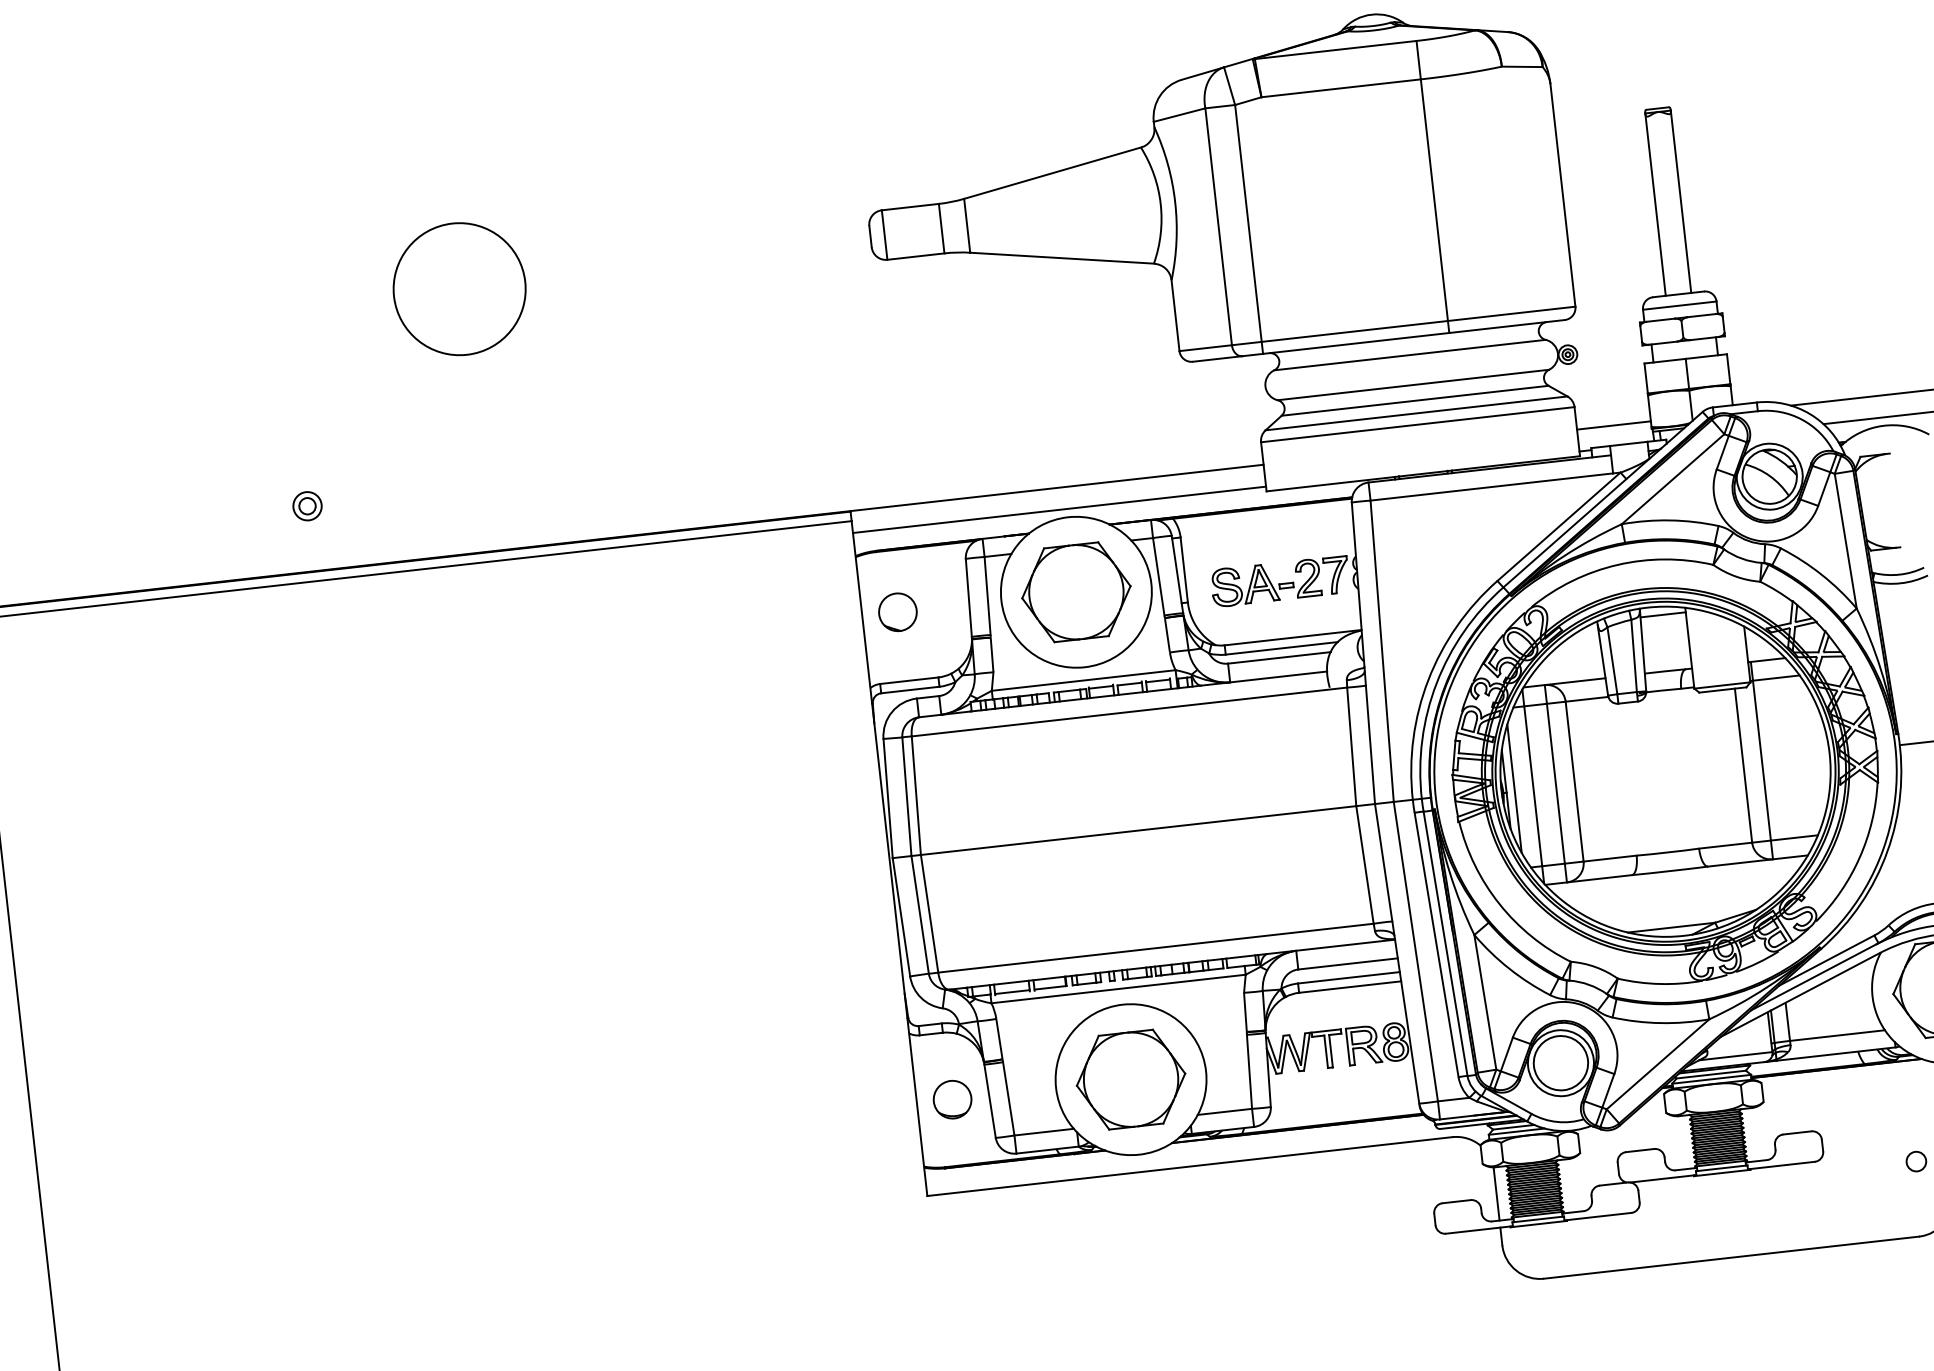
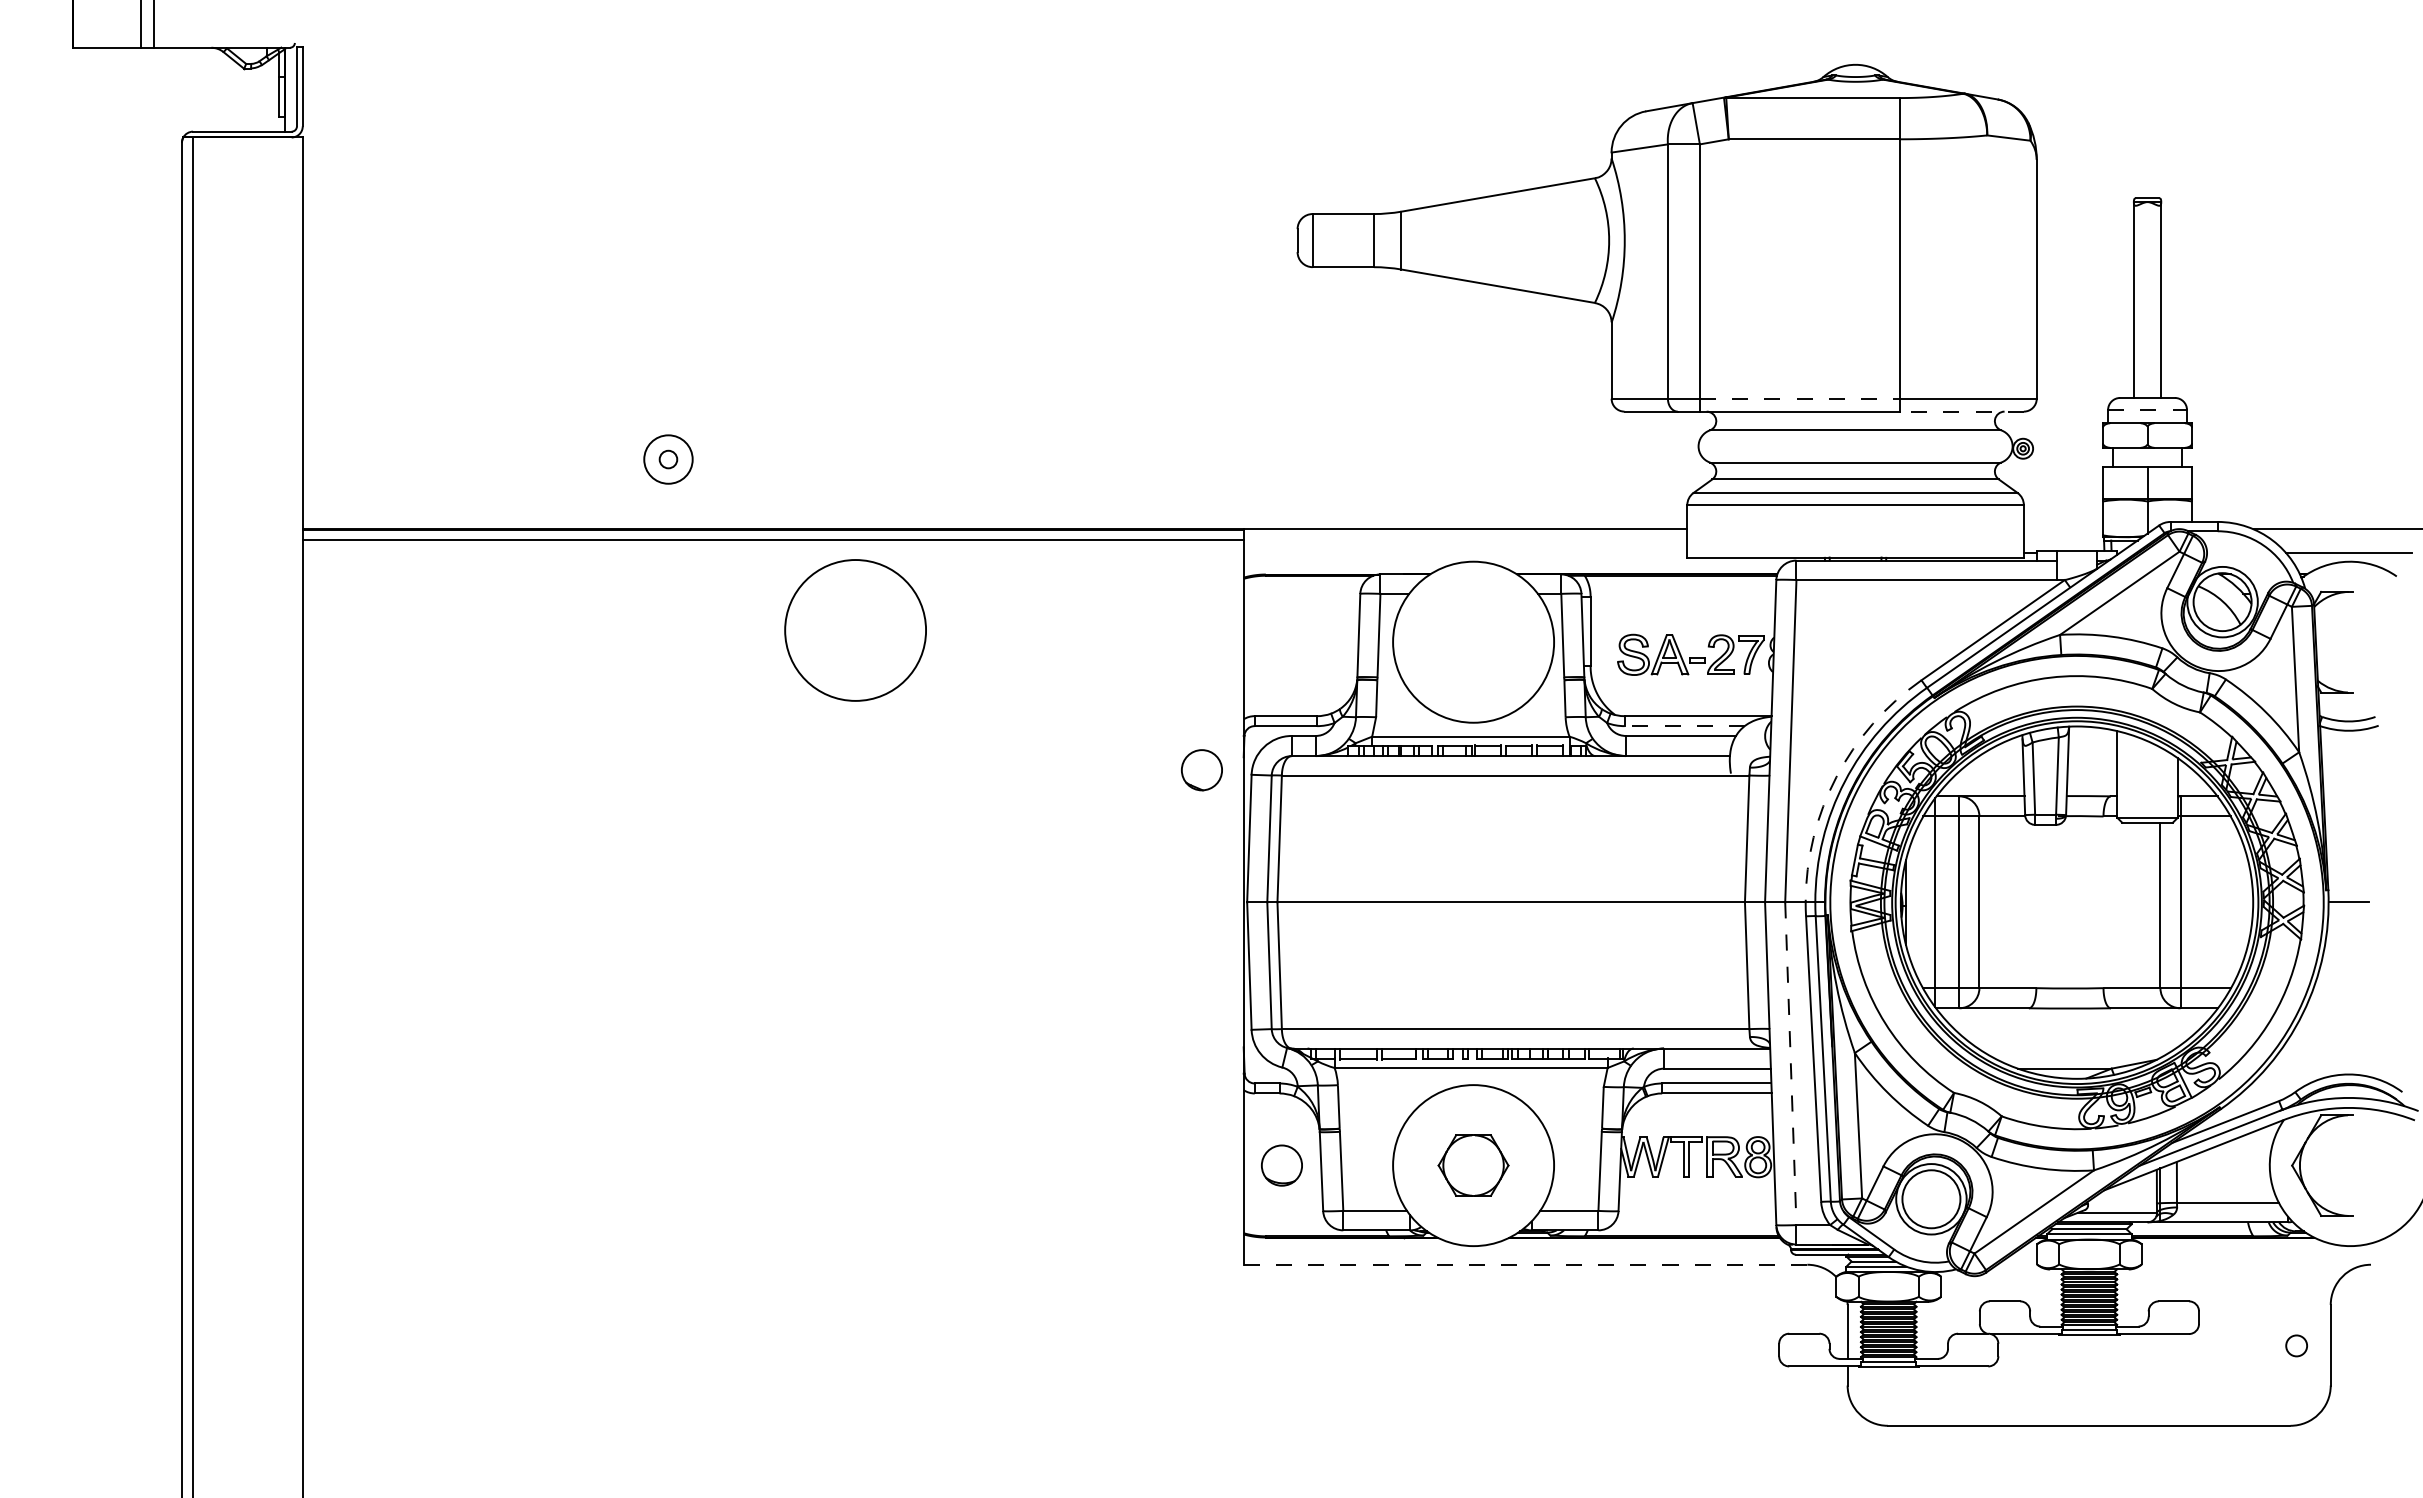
circle: (459, 289) -> (855, 630), moved
line: (1680, 305) -> (2148, 410), solid -> dashed
line: (1506, 326) -> (1961, 411), solid -> dashed
line: (1354, 331) -> (1799, 398), solid -> dashed
line: (1613, 425) -> (2063, 529), removed
circle: (307, 506) -> (668, 459), size x1.6
line: (1059, 509) -> (1465, 552), removed
part: (1076, 591) -> (1473, 641), removed
part: (897, 612) -> (1201, 770), moved
line: (1662, 614) -> (2092, 735), removed
line: (1281, 648) -> (1684, 726), solid -> dashed
arc: (1428, 680) -> (1836, 777), solid -> dashed
line: (1514, 788) -> (1914, 902), removed
line: (1415, 952) -> (1790, 1064), solid -> dashed
part: (1130, 1079) -> (1473, 1165), size x0.6
line: (1189, 1166) -> (1525, 1264), solid -> dashed

